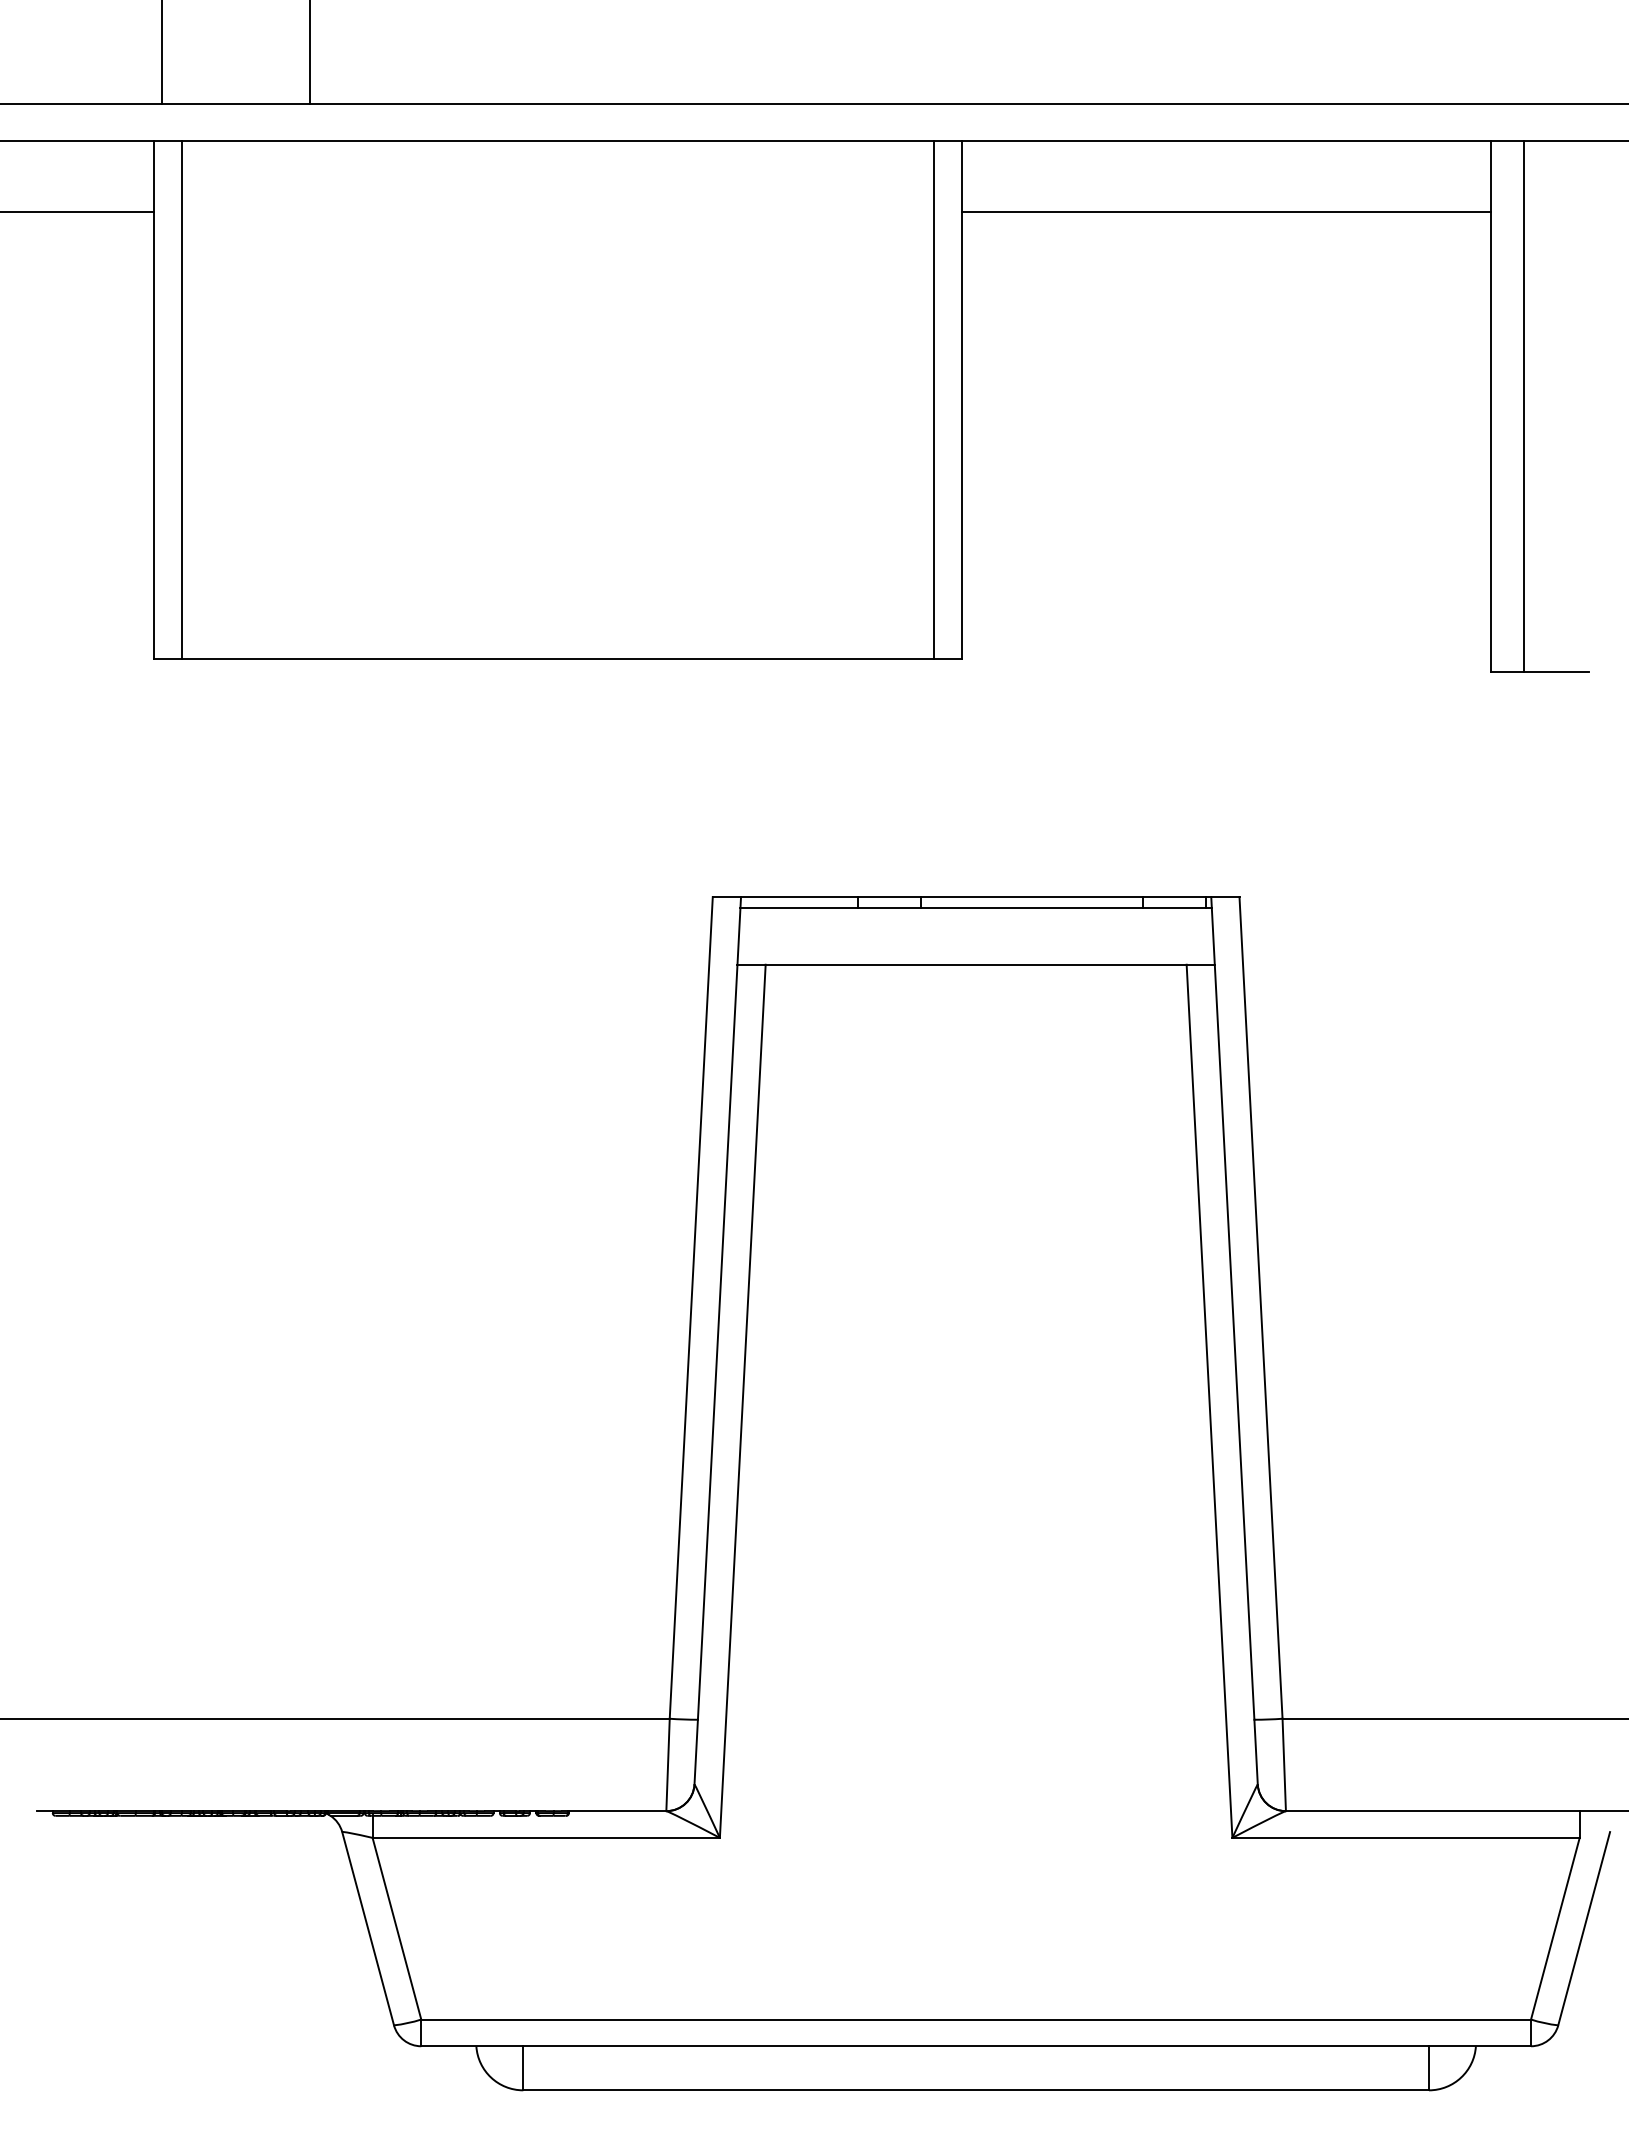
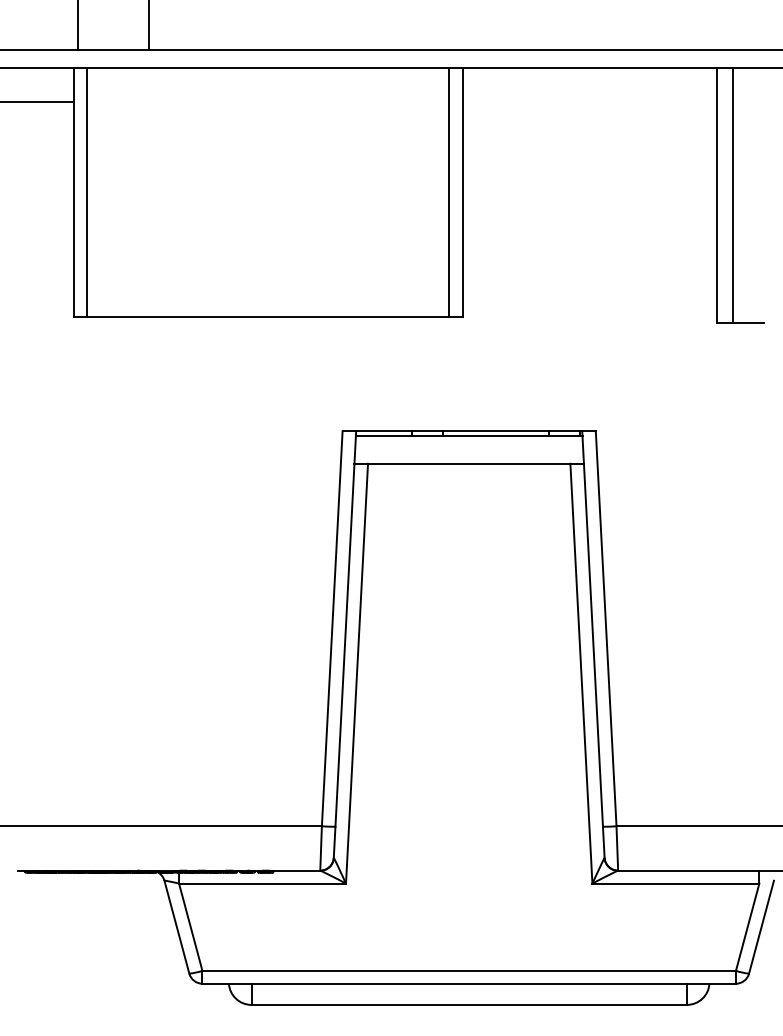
line: (1226, 213) -> (589, 102), removed

